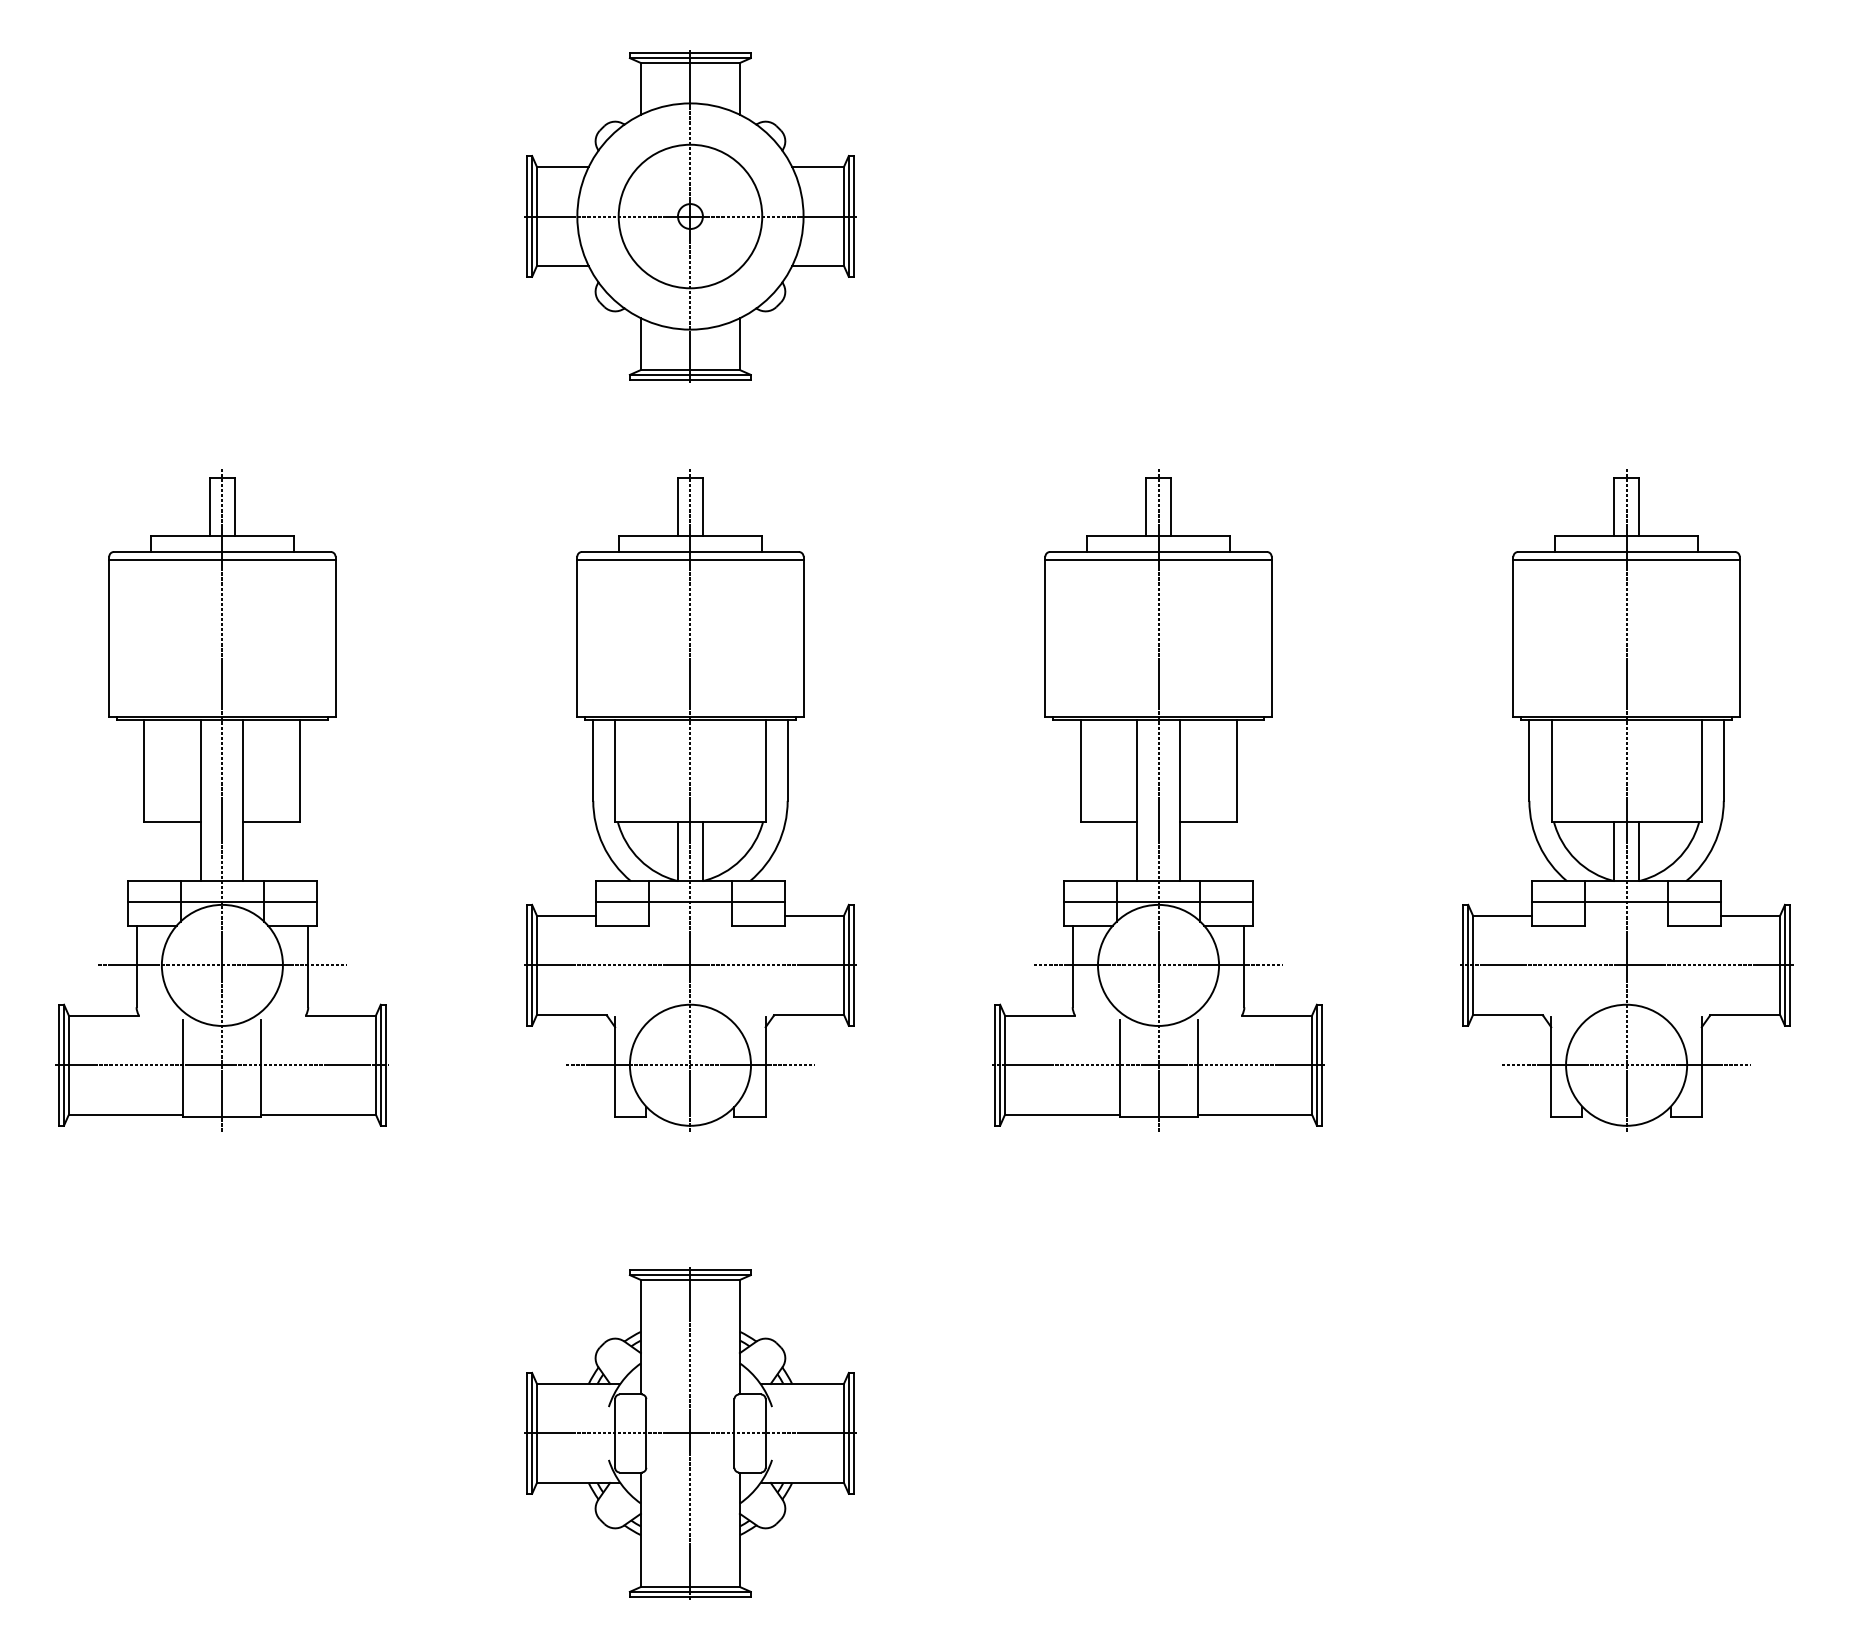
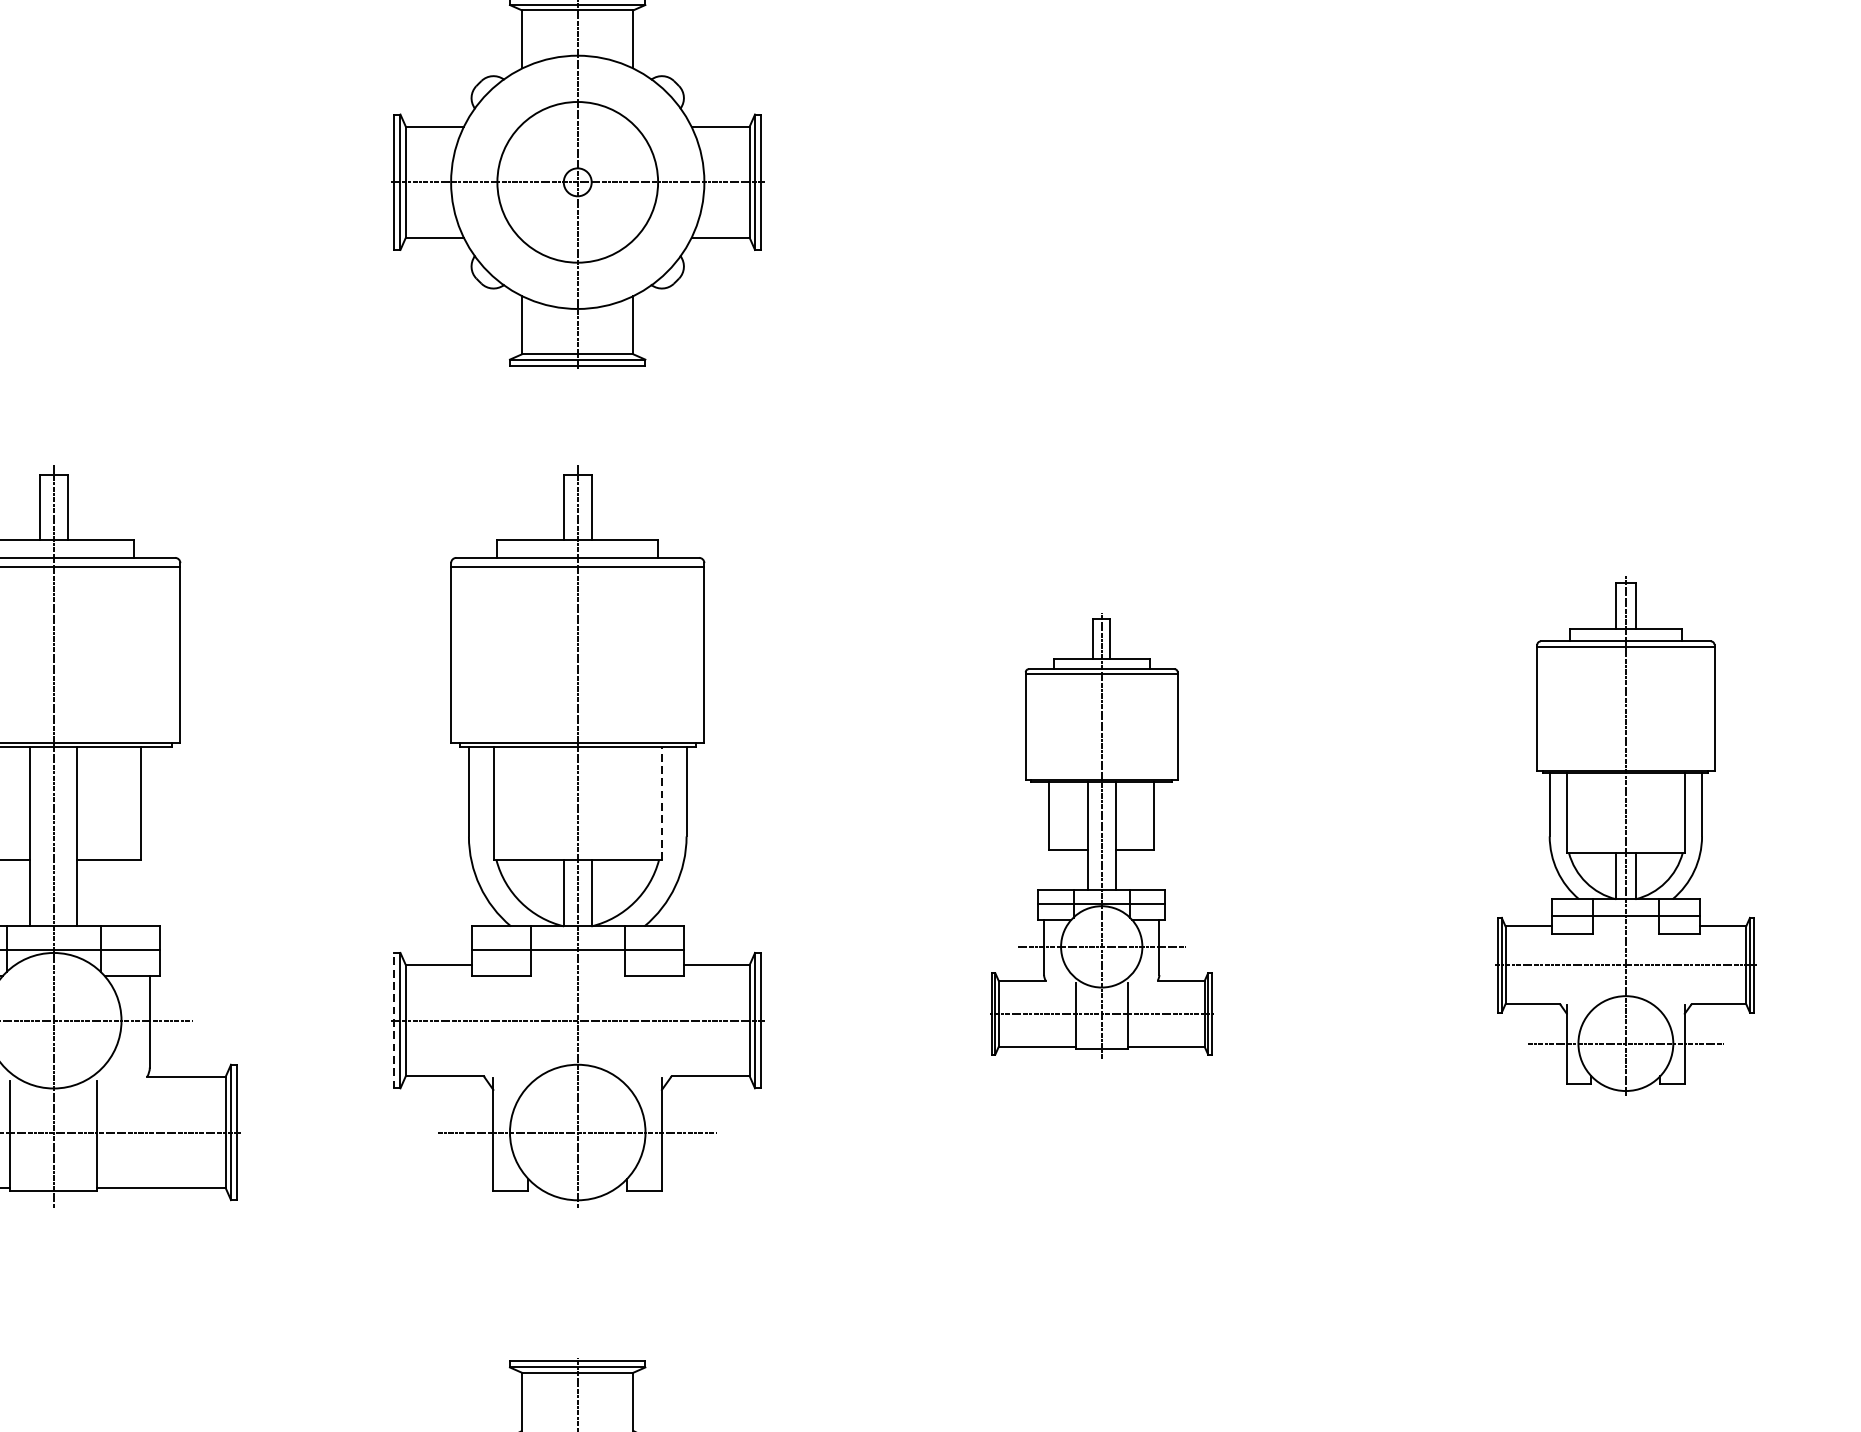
line: (765, 771) -> (661, 803), solid -> dashed
part: (1158, 800) -> (1101, 836), size x0.6
part: (1626, 800) -> (1625, 836), size x0.7
line: (526, 964) -> (394, 1019), solid -> dashed

